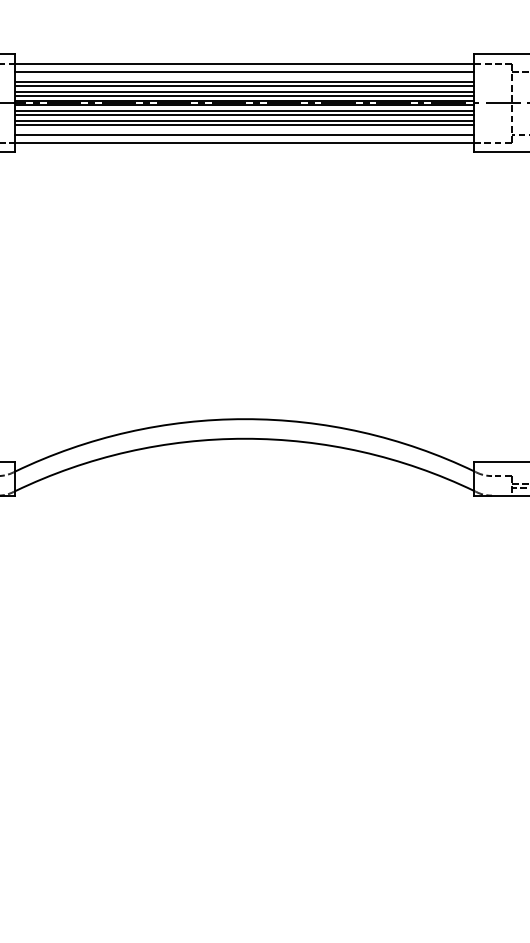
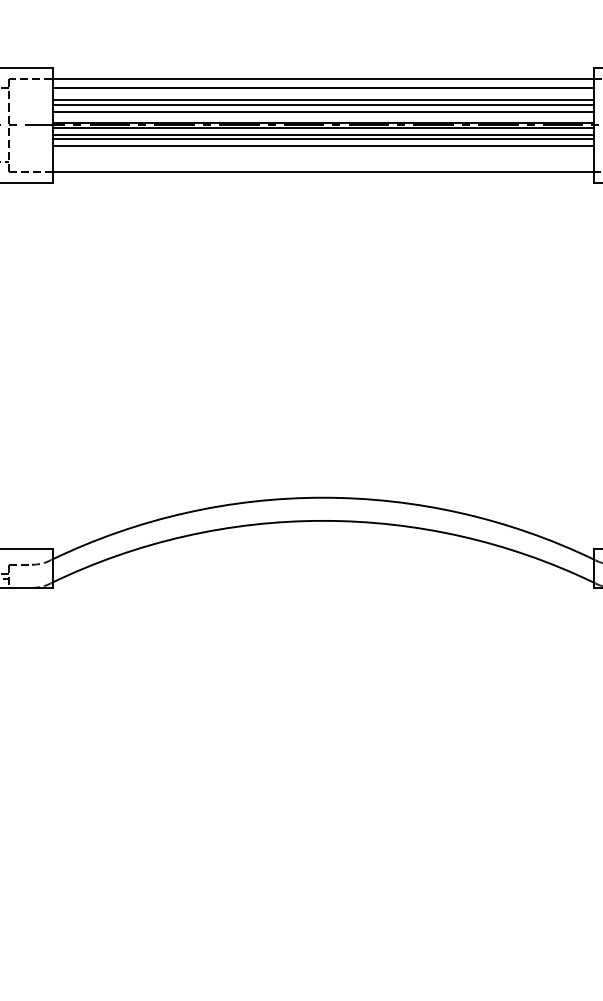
line: (244, 95) -> (322, 116), removed
line: (244, 124) -> (322, 150), removed
line: (244, 134) -> (322, 162), removed

